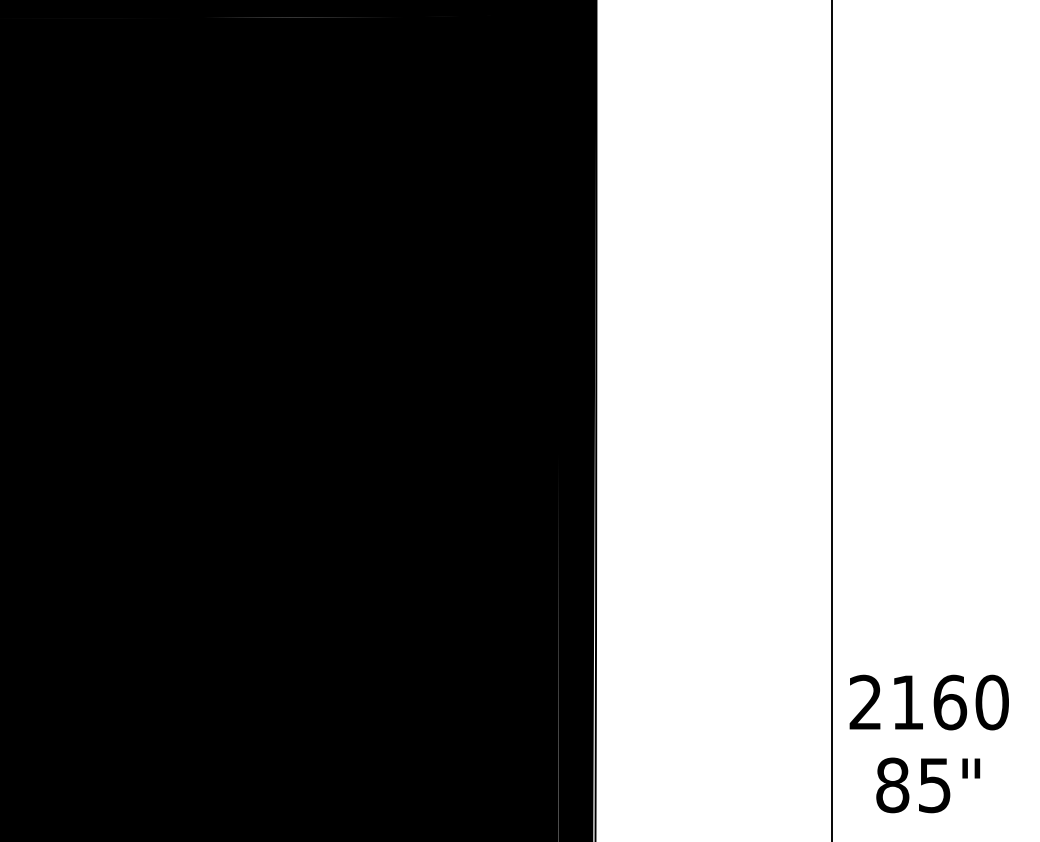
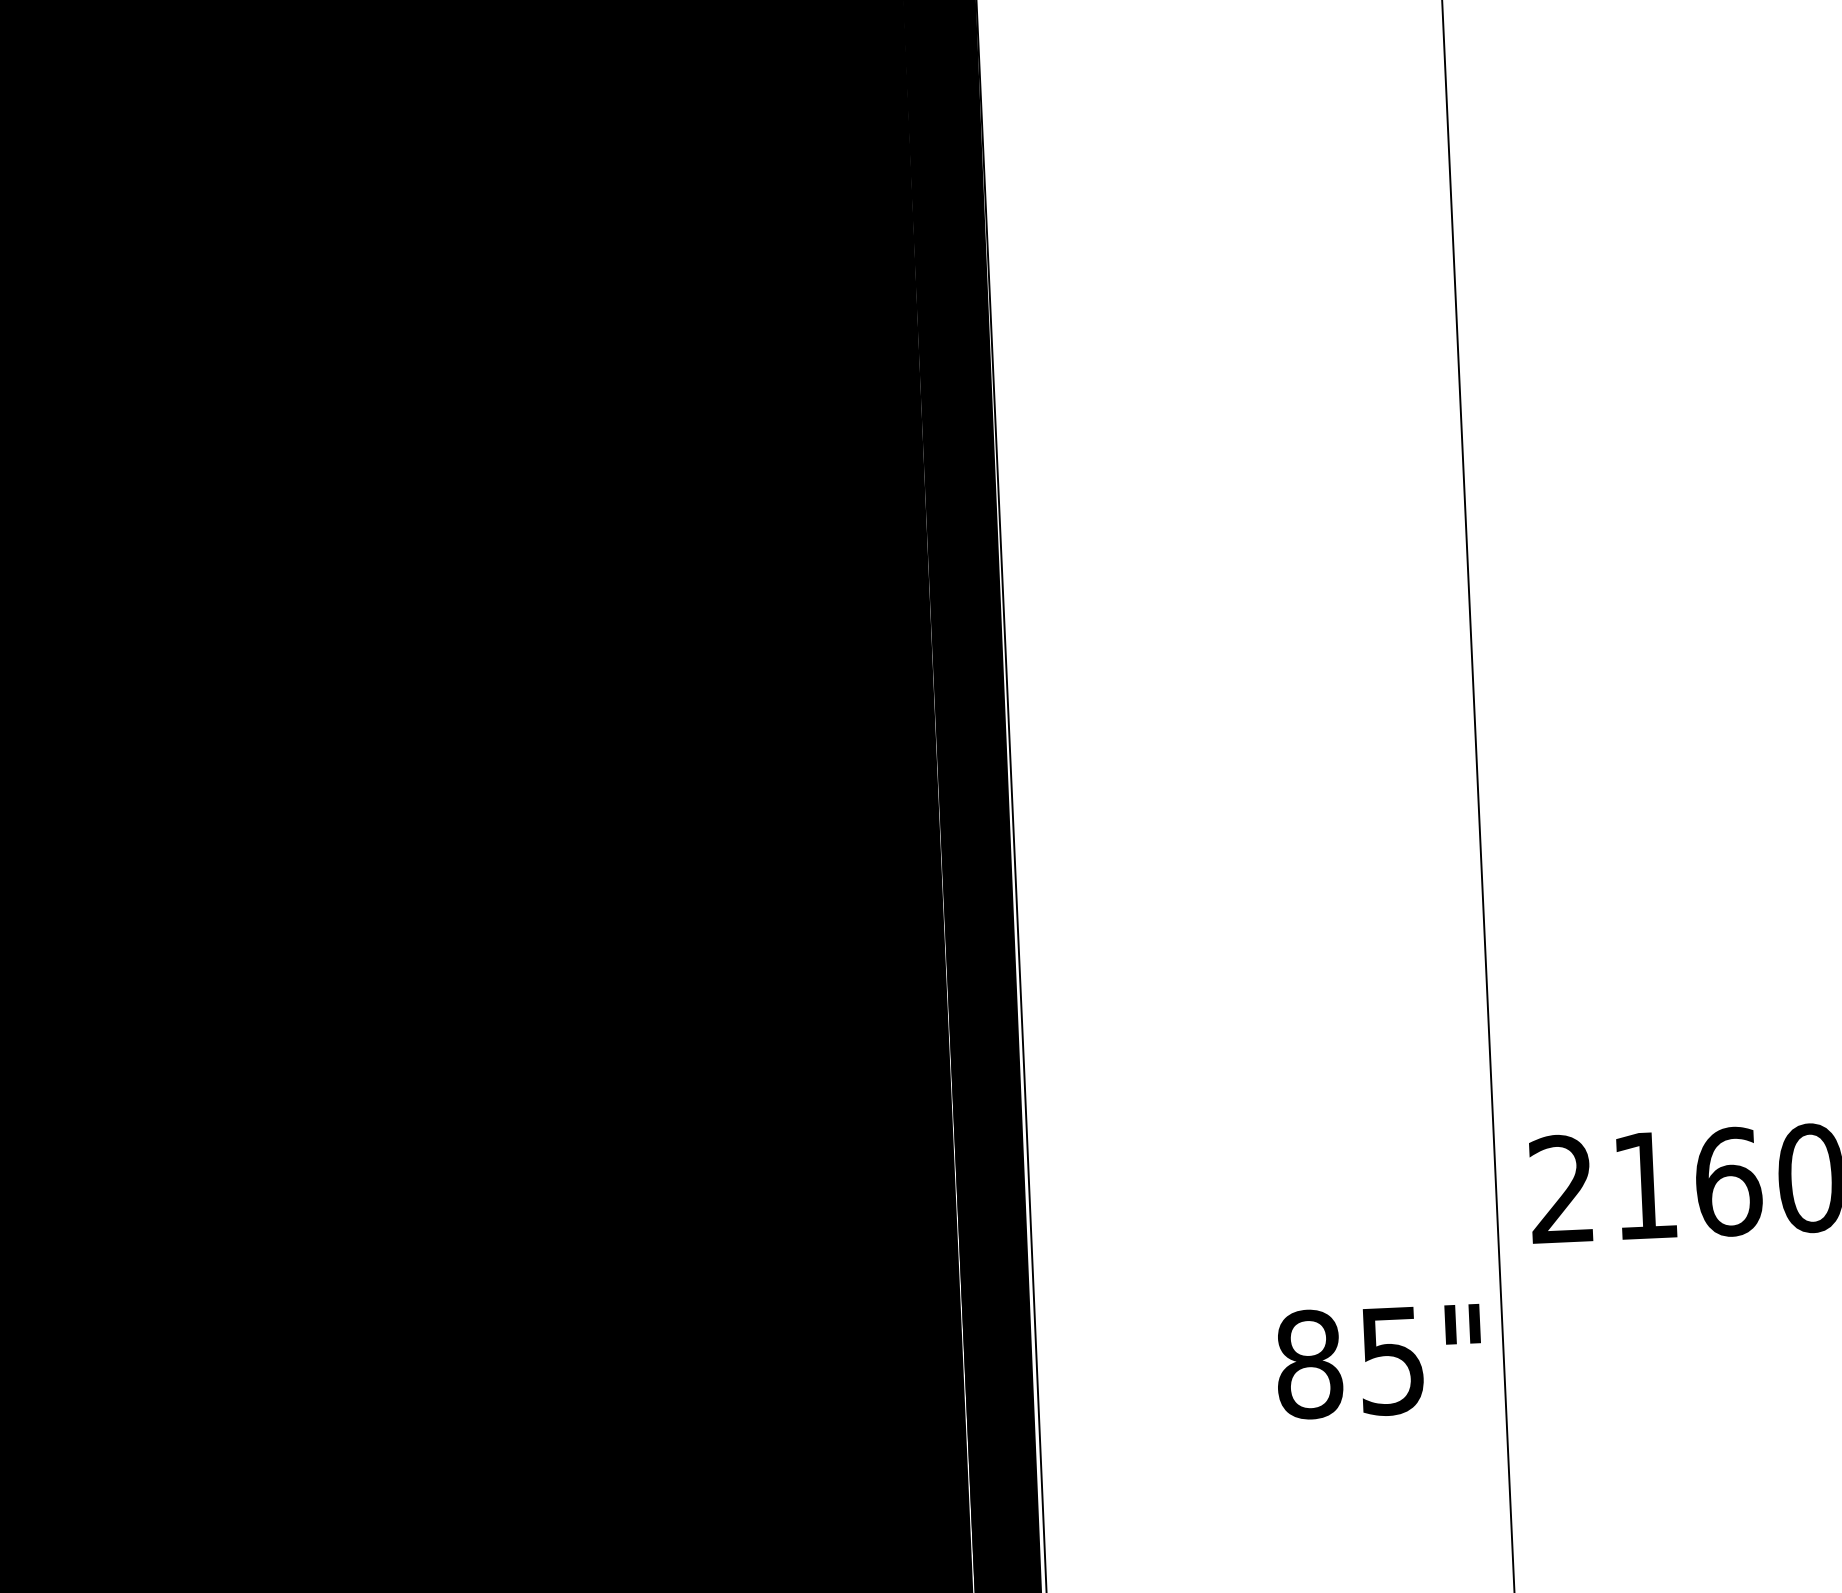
text: (928, 785) -> (1379, 1361), moved

